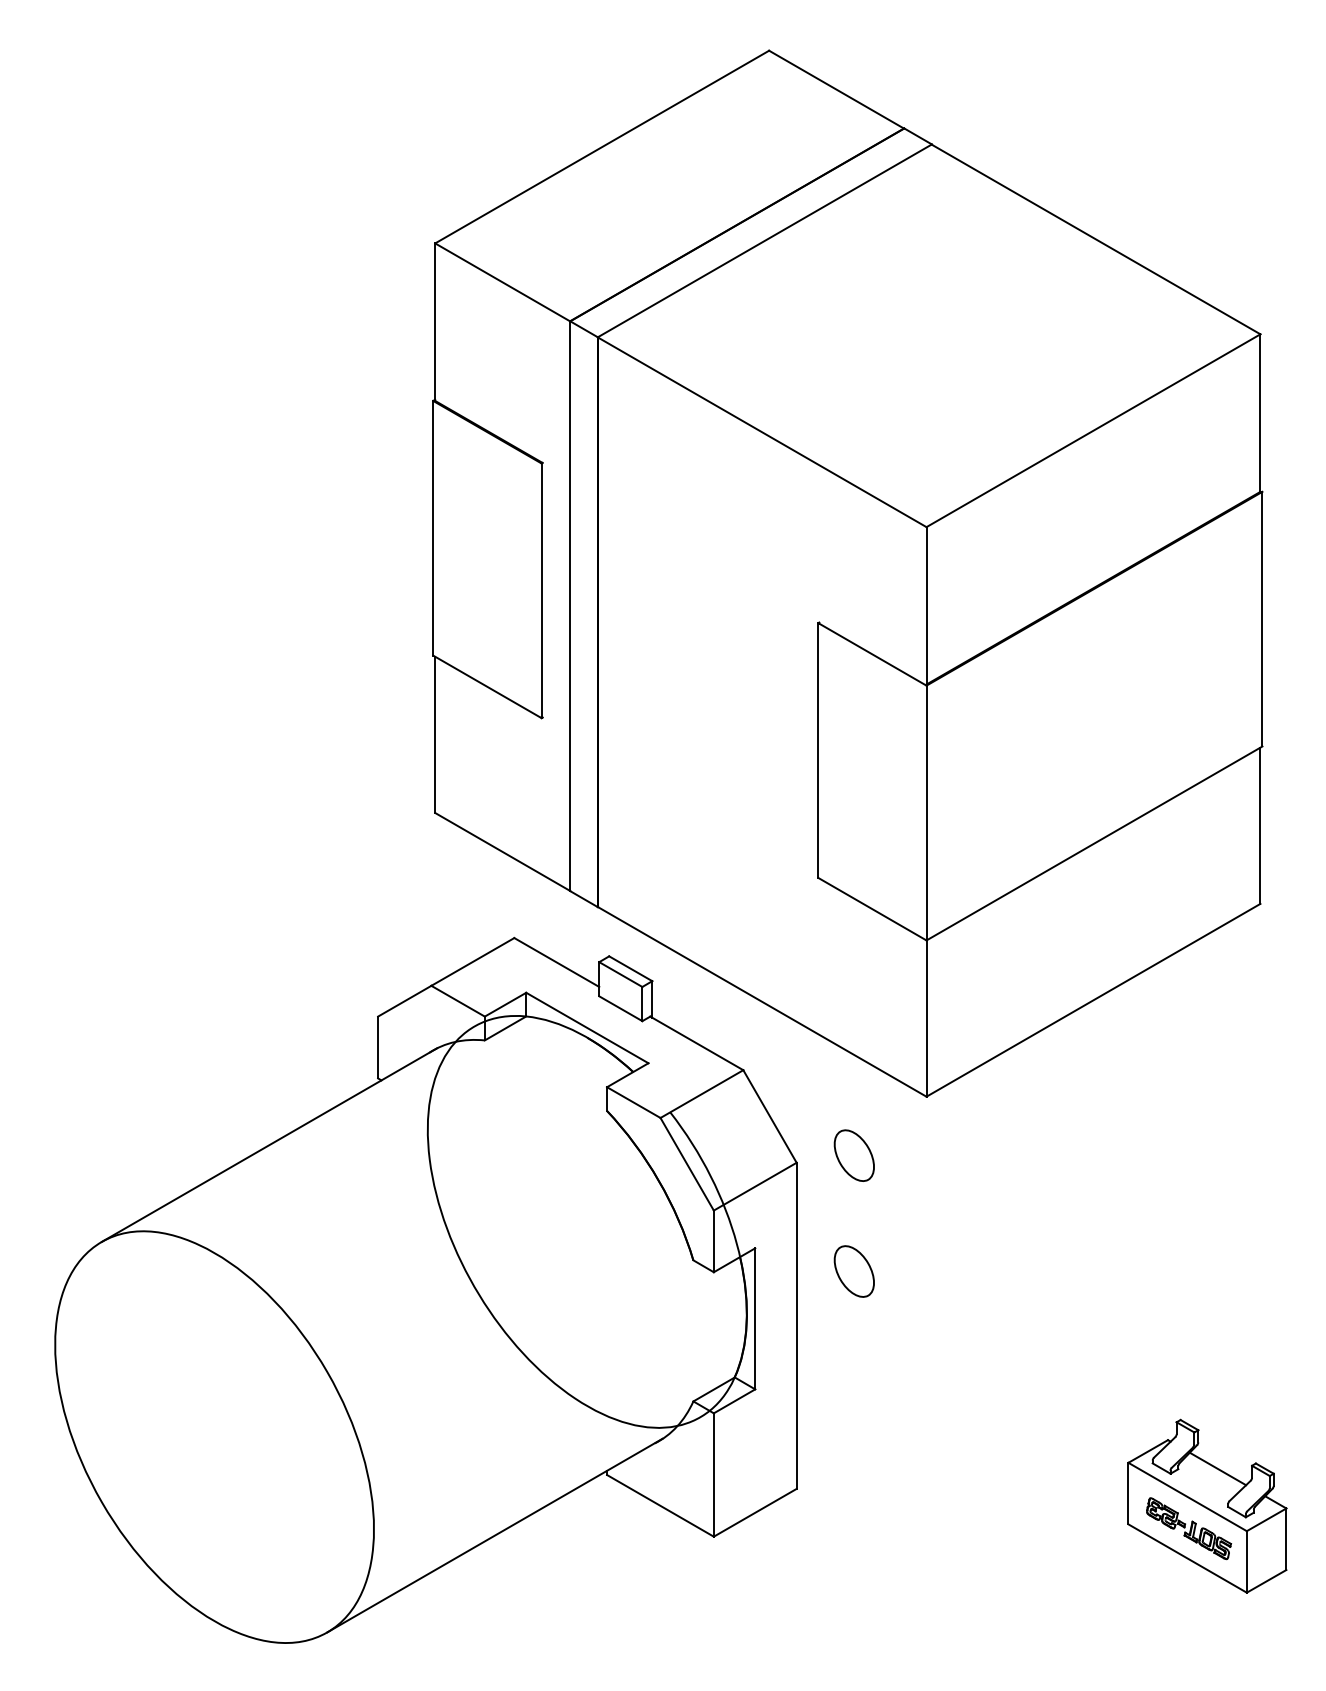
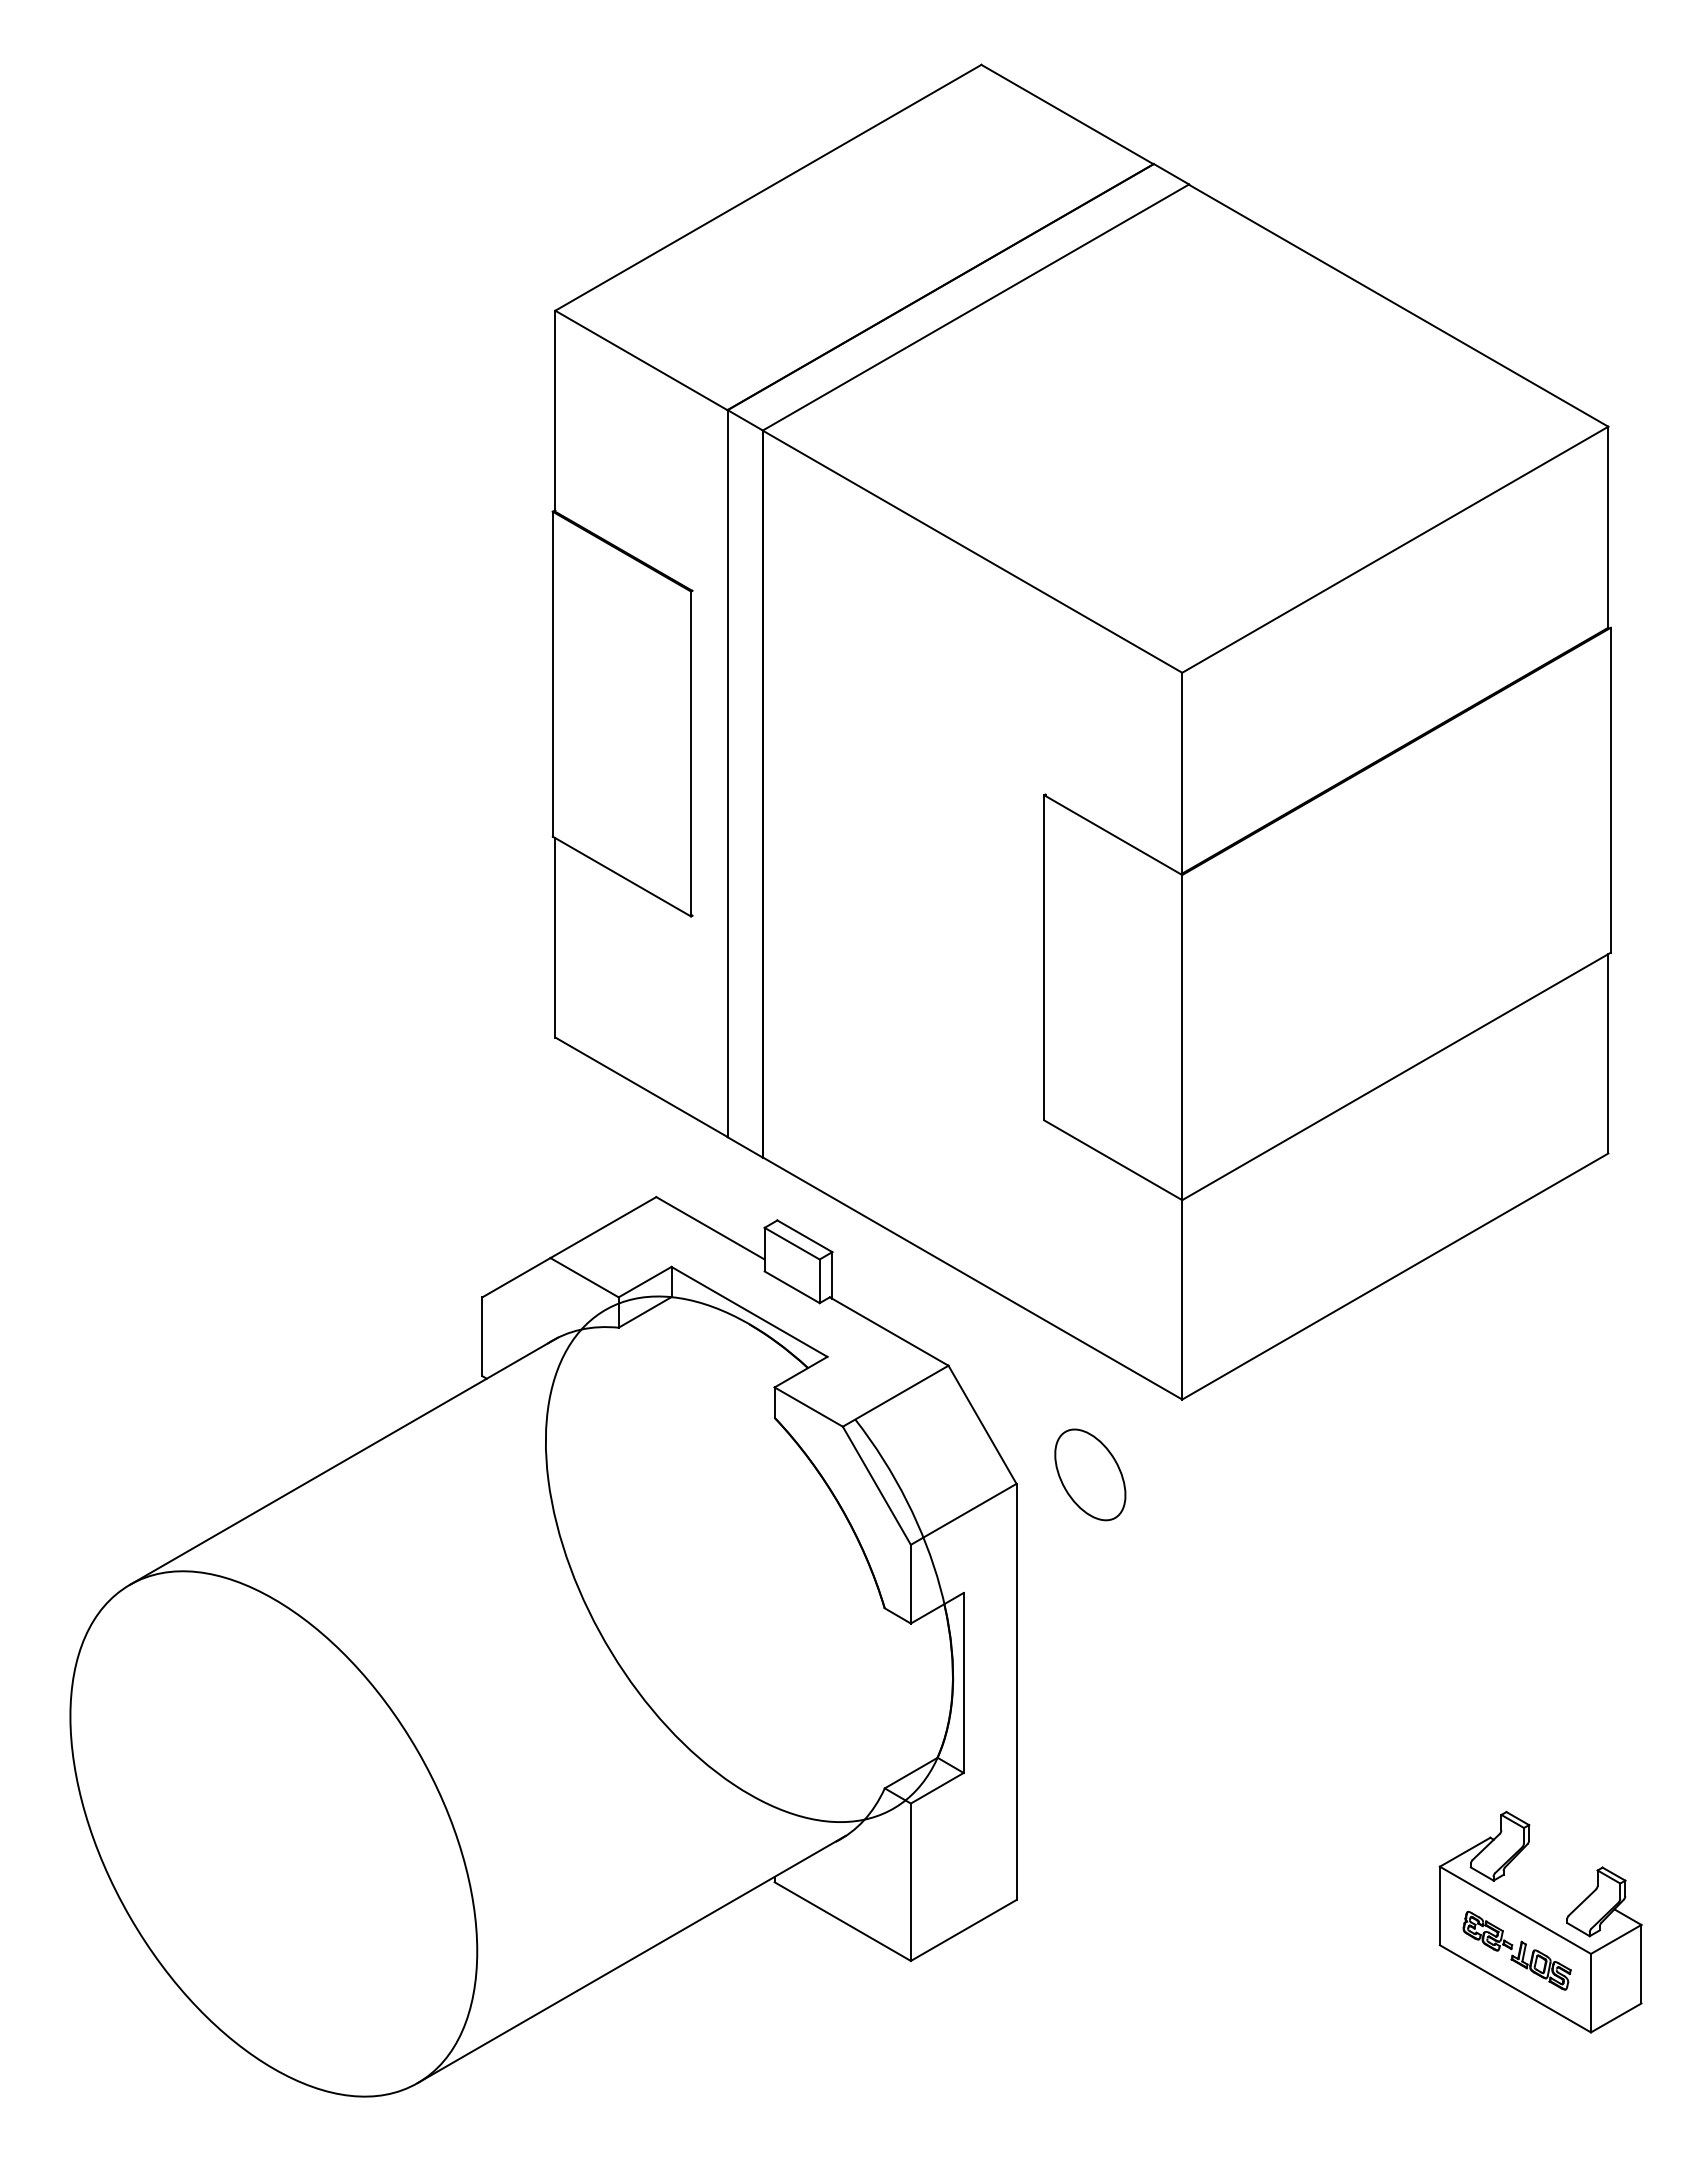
part: (853, 1155) -> (1089, 1474), size x1.4
part: (853, 1271) -> (1089, 1622), removed
line: (1217, 1468) -> (1553, 1873), removed

